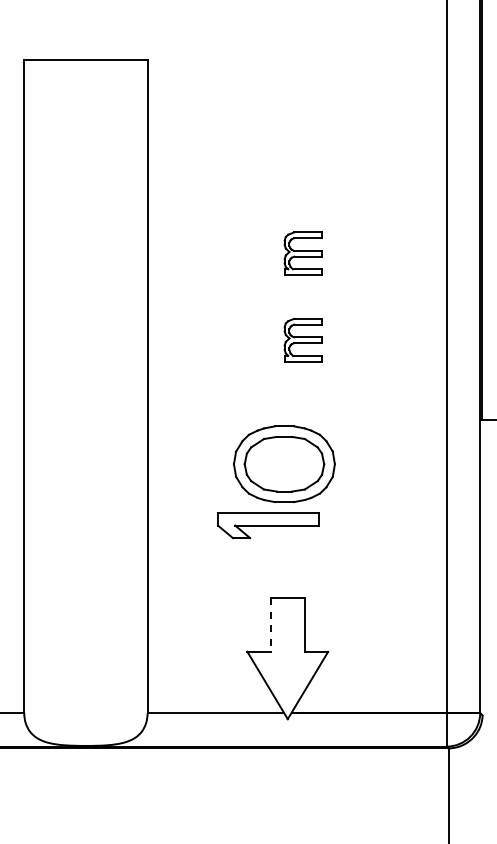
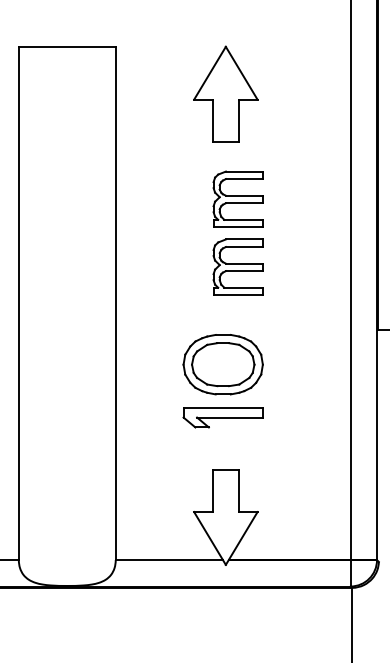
part: (287, 119) -> (225, 93), added
part: (303, 253) -> (238, 199), size x1.67
part: (303, 339) -> (238, 266), size x1.67
part: (267, 525) -> (222, 417), moved
line: (270, 624) -> (212, 490), dashed -> solid

